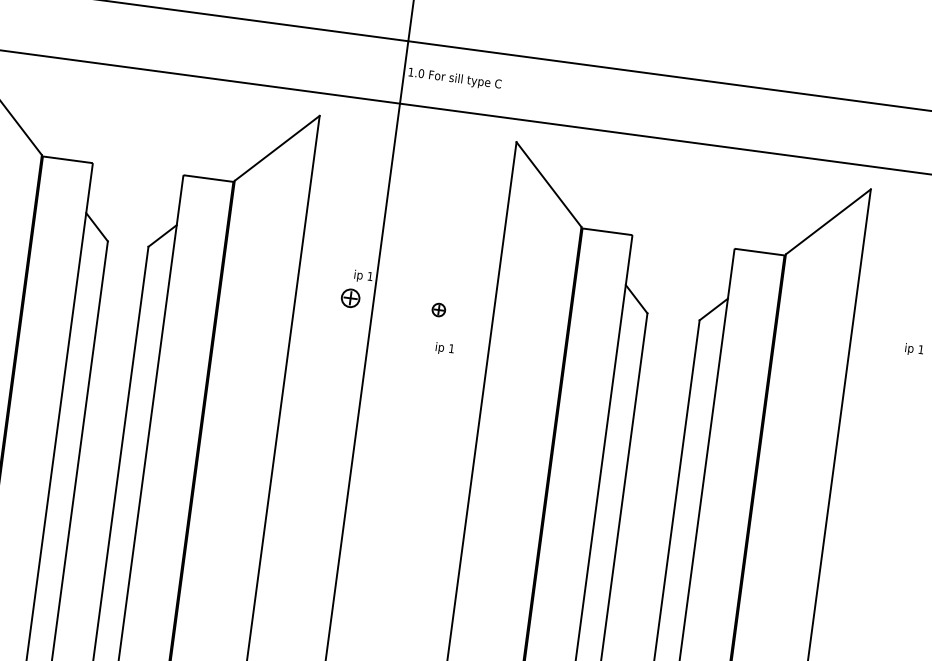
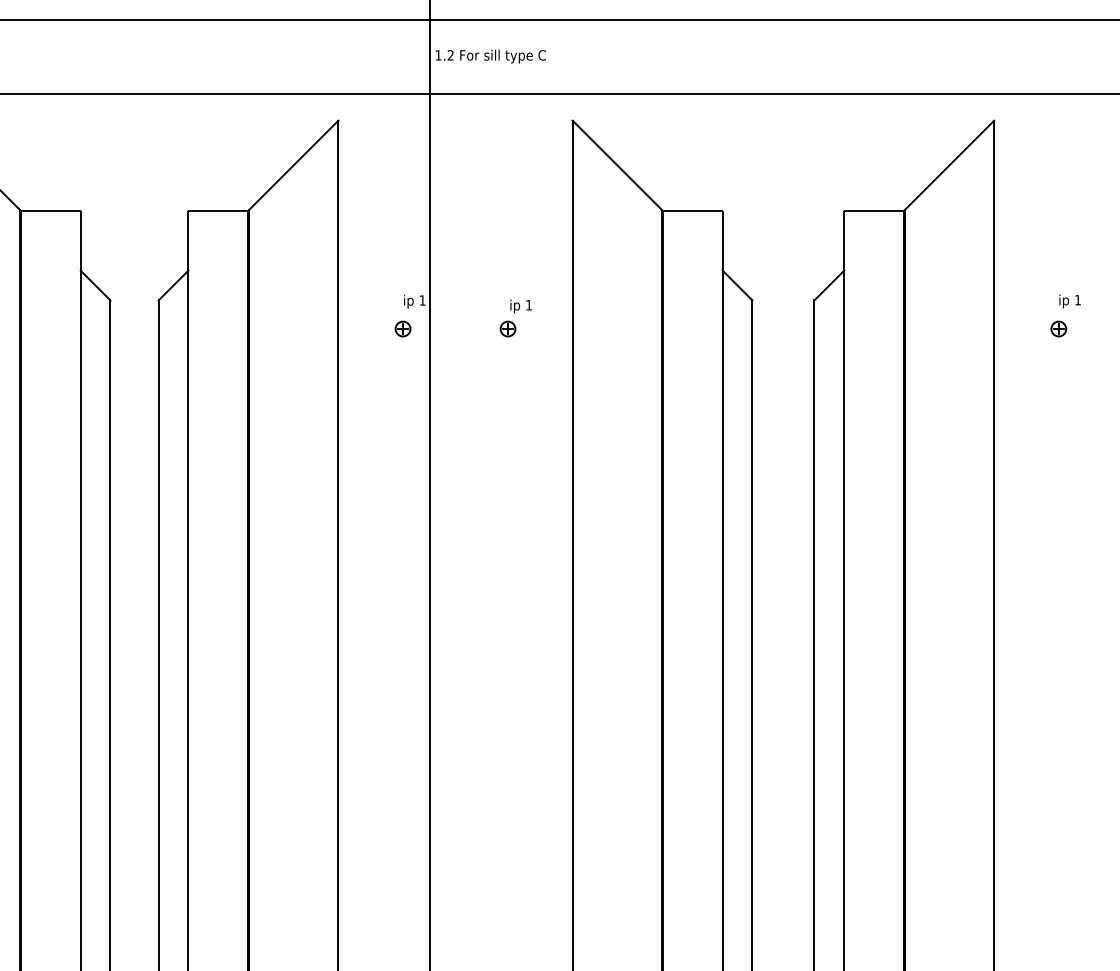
text: (421, 73) -> (450, 55), 1.0 -> 1.2
part: (350, 297) -> (402, 328), size x0.71
text: (444, 348) -> (520, 306), moved
part: (901, 371) -> (1058, 328), added

